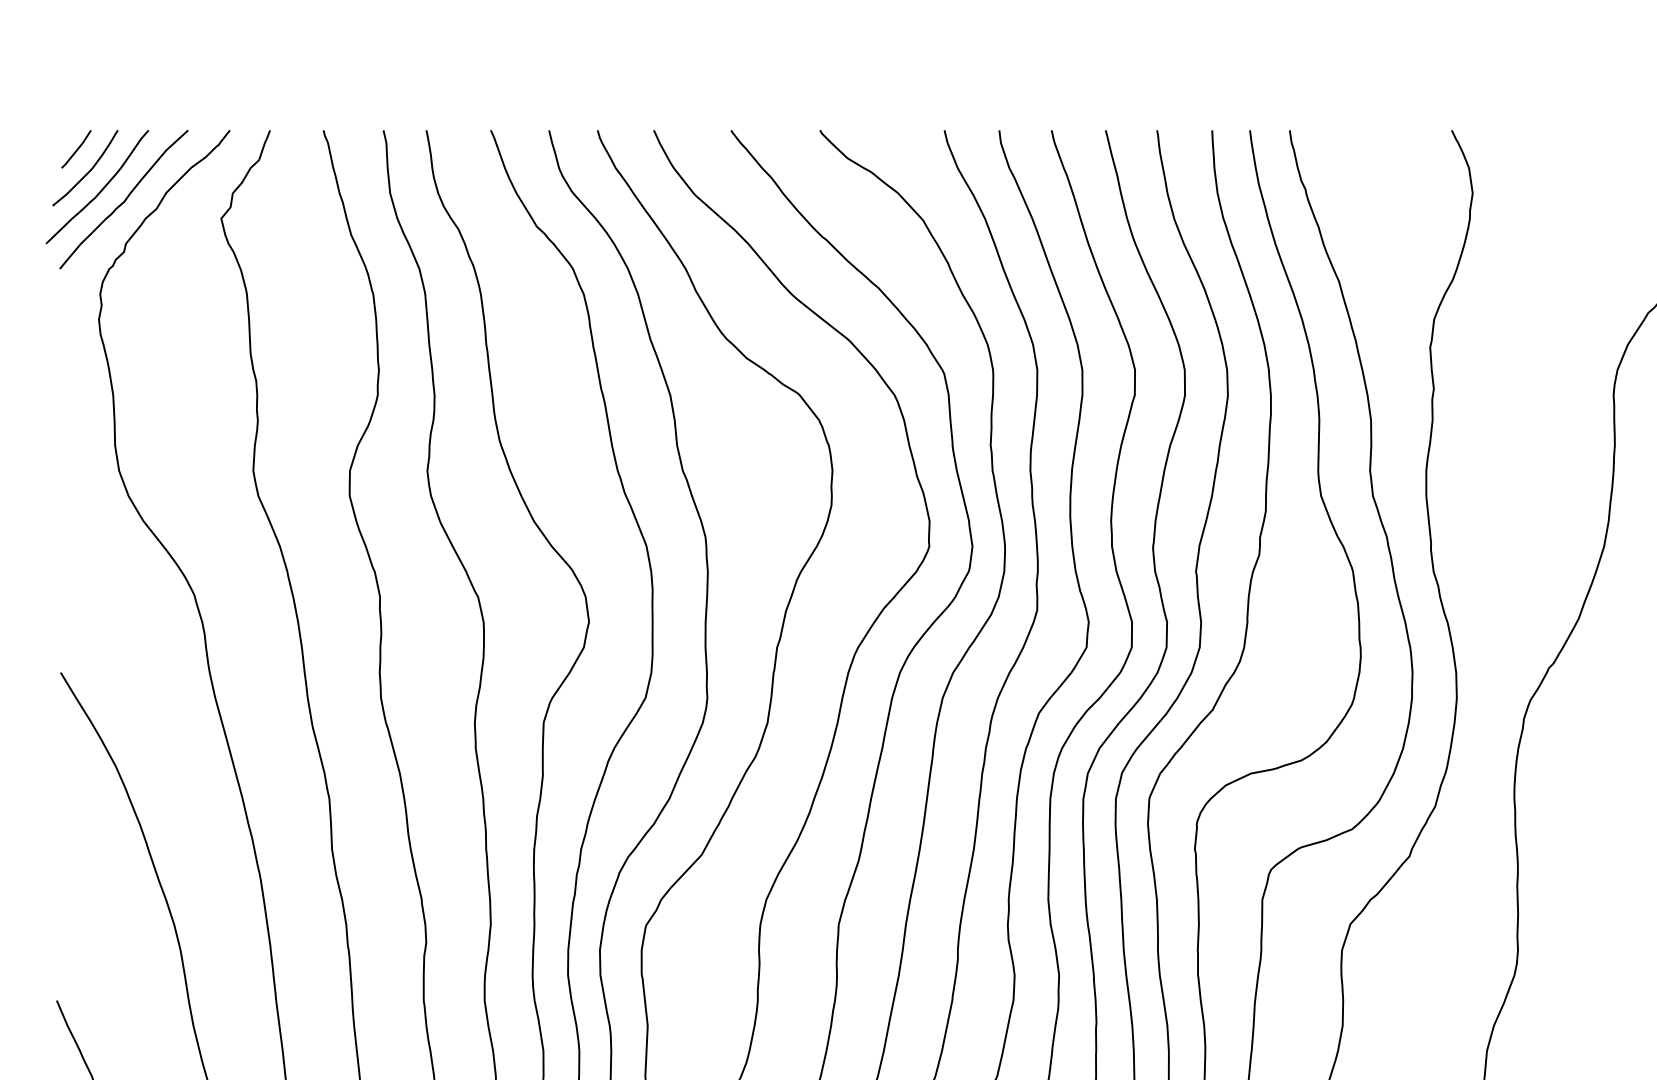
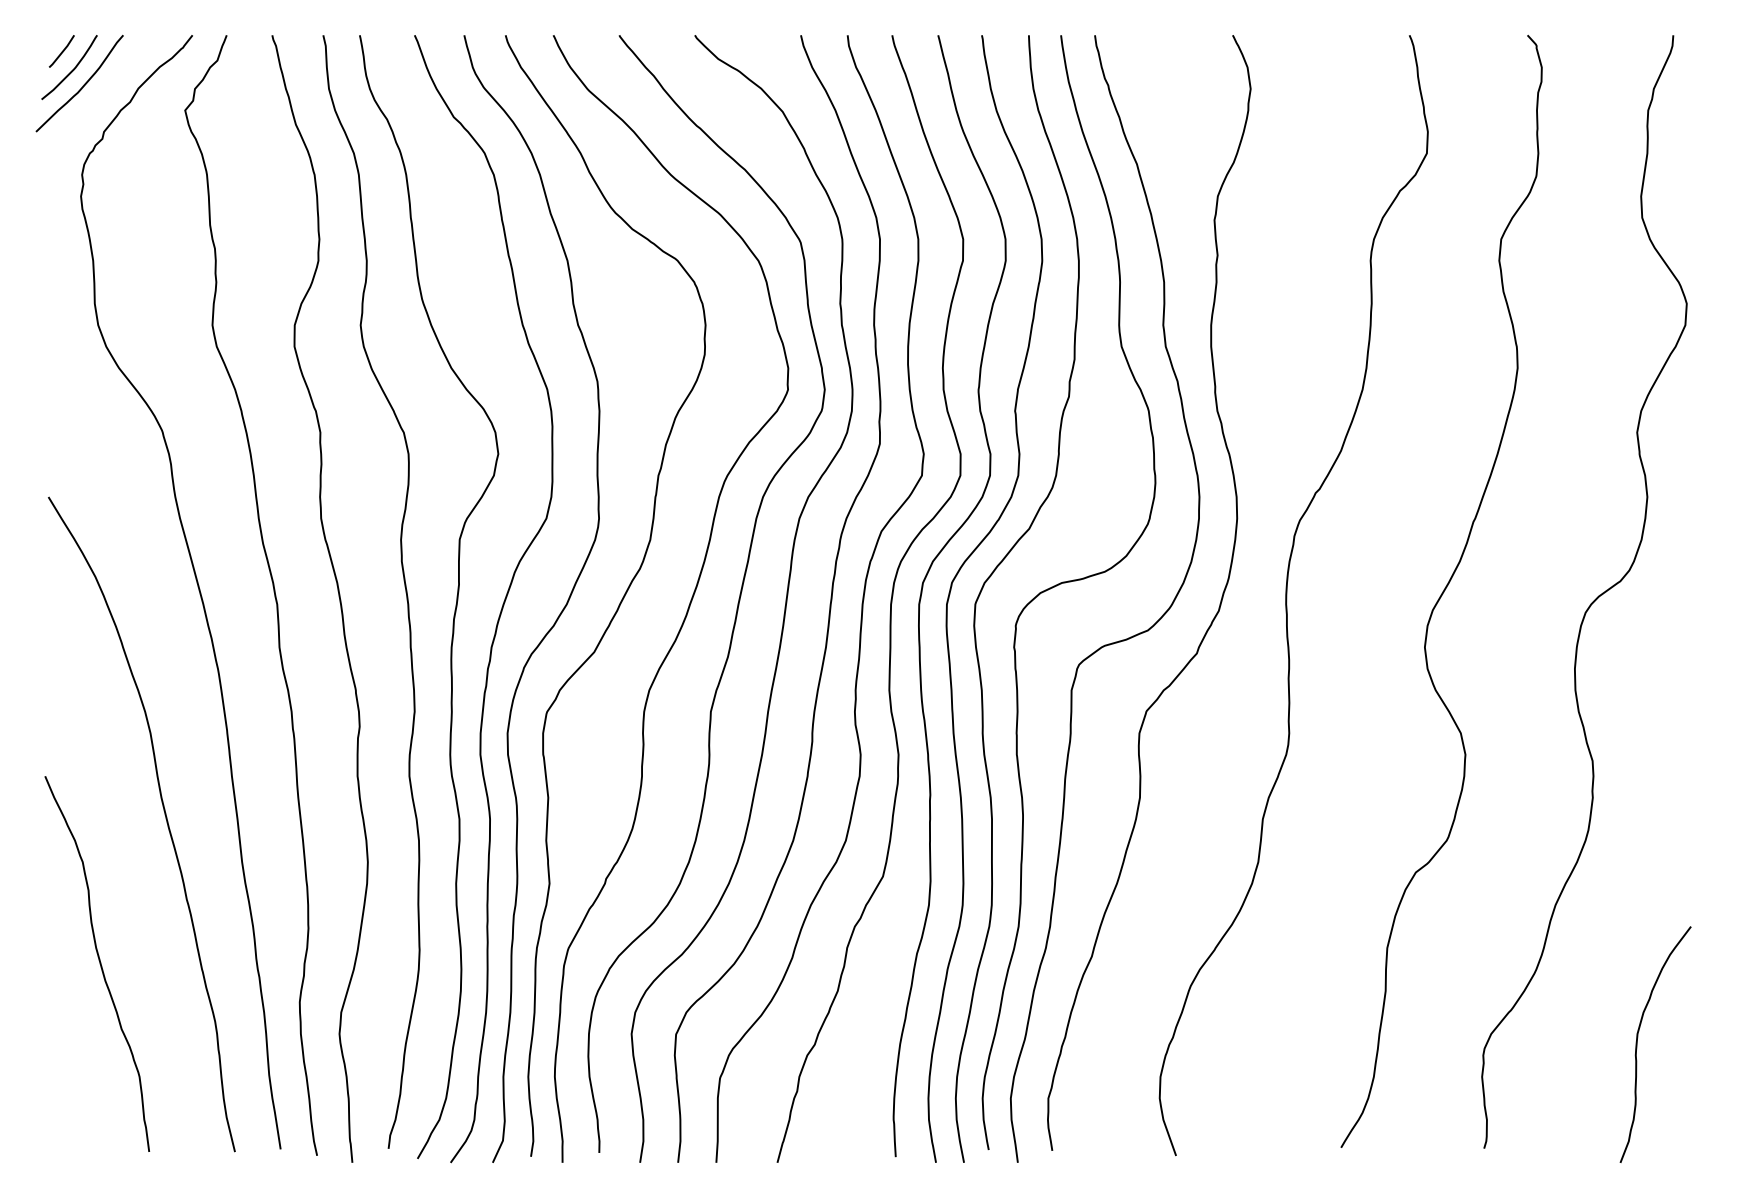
curve: (125, 198) -> (103, 93), removed

